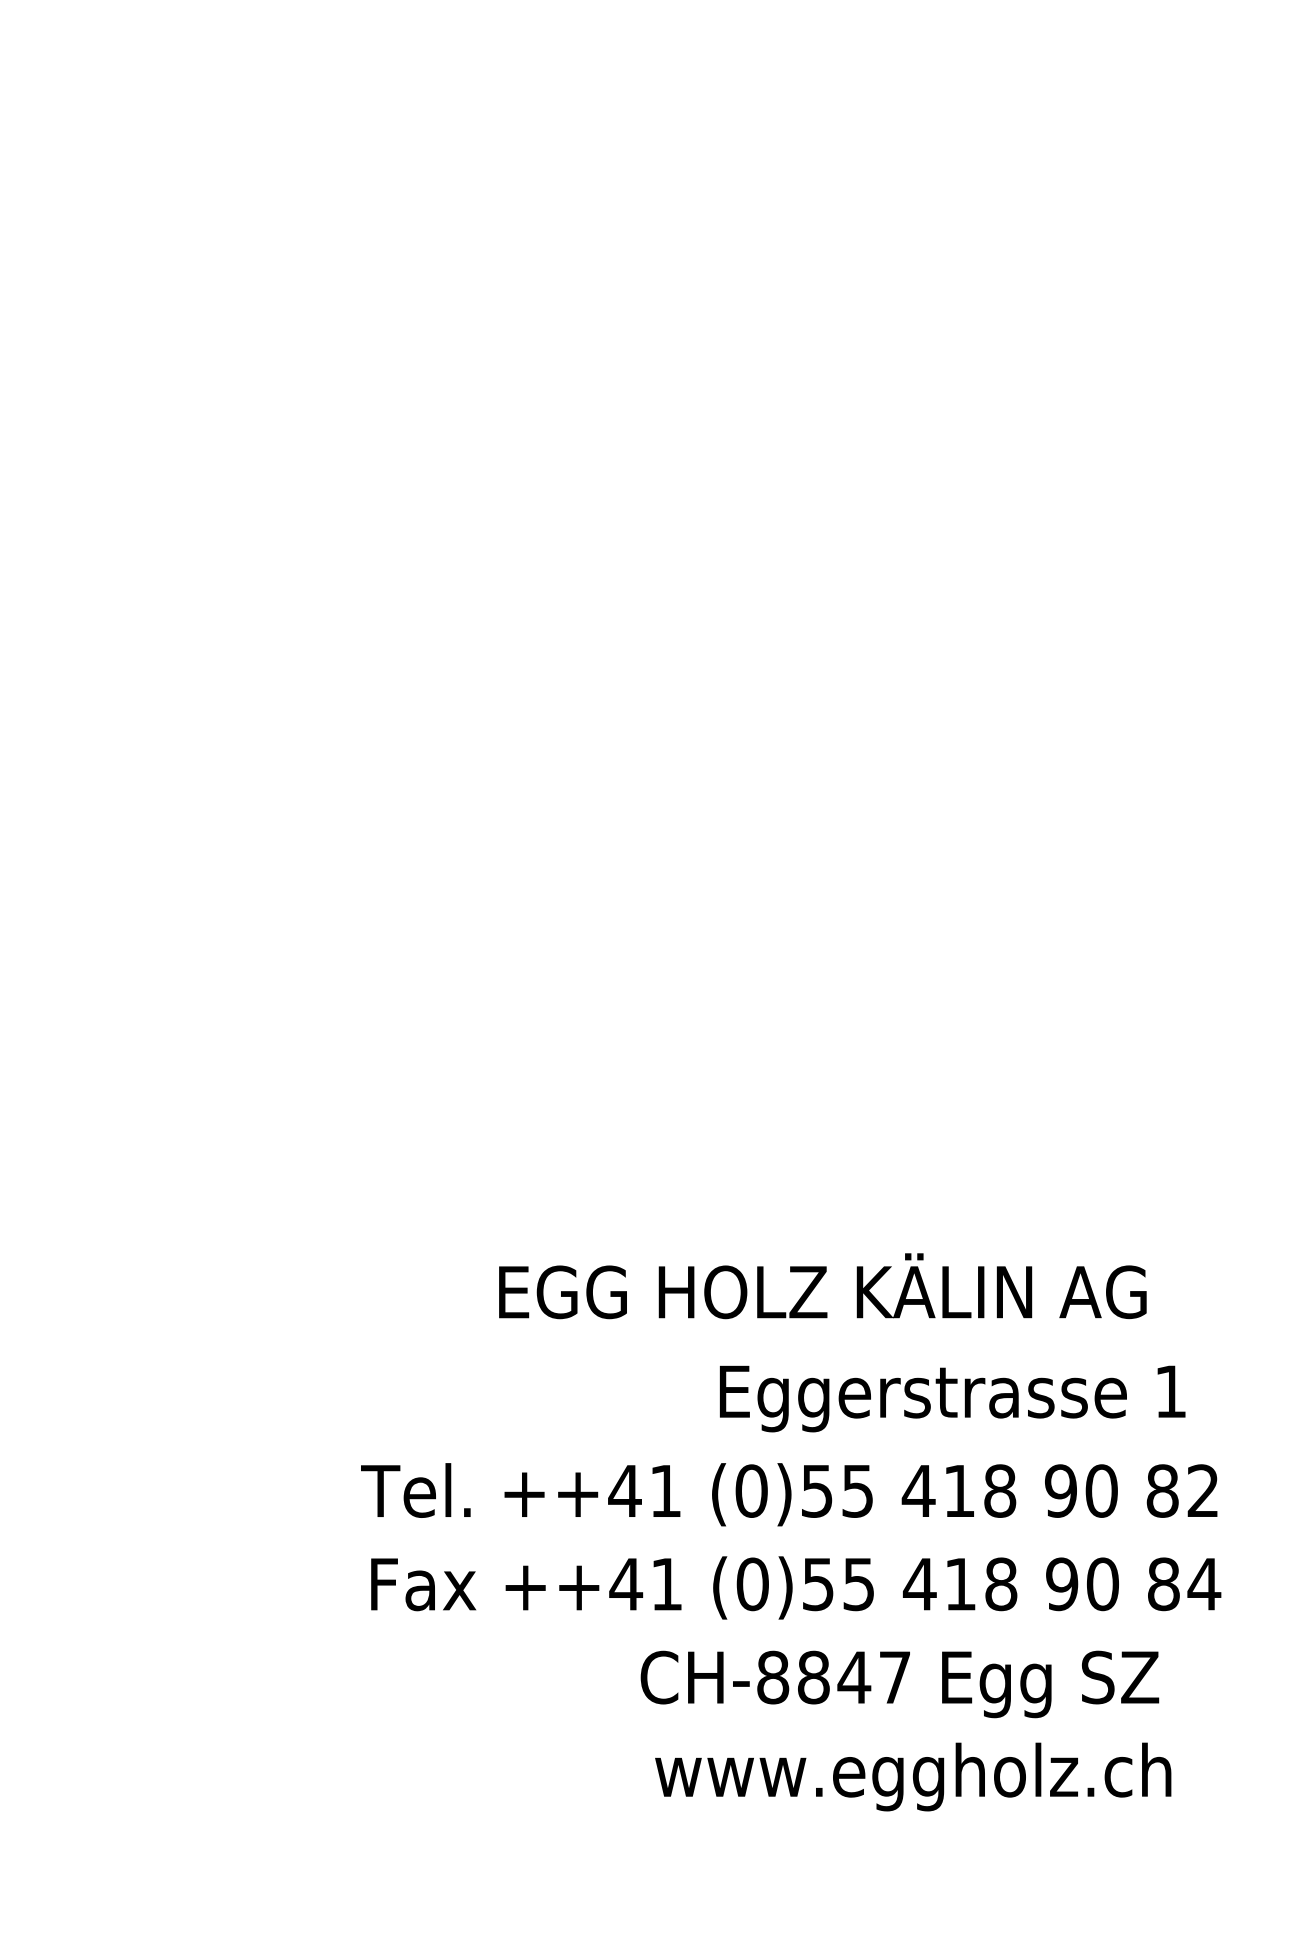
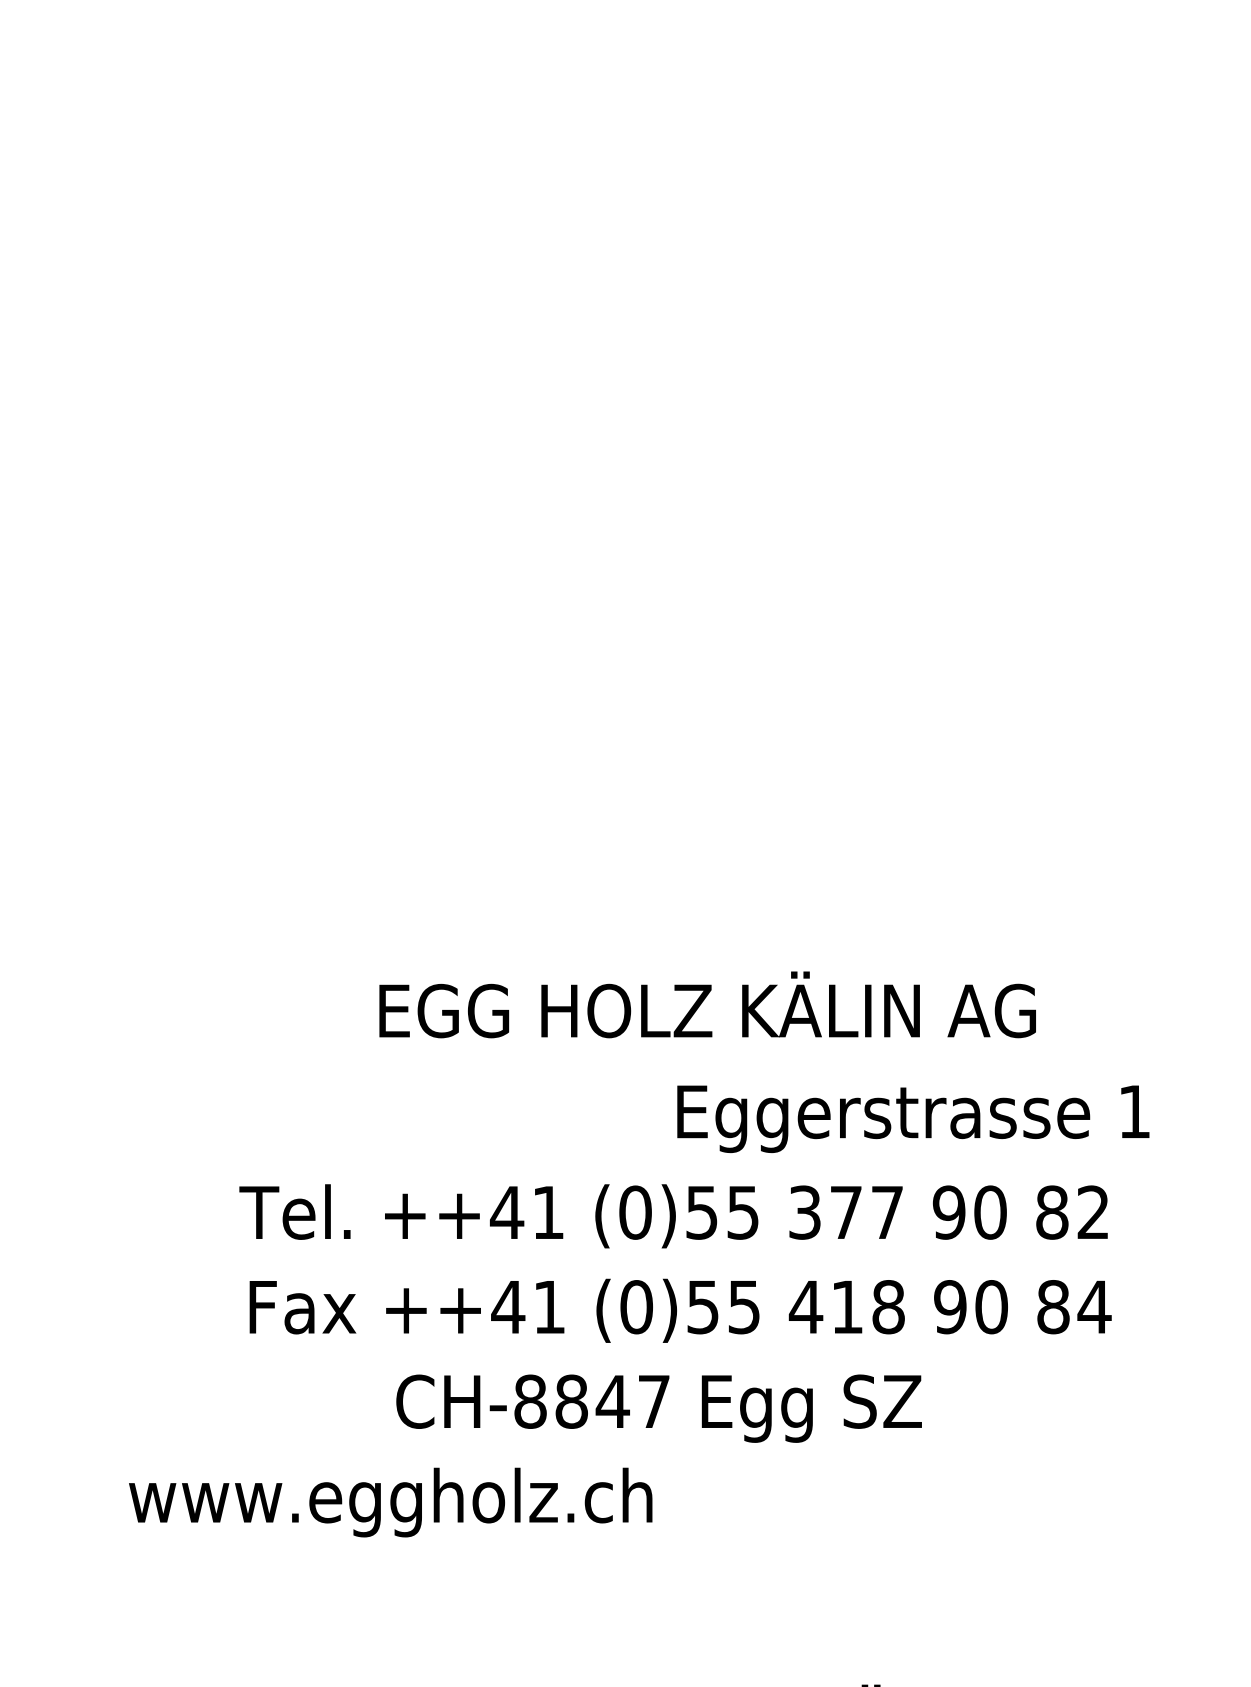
text: (952, 1398) -> (913, 1118), moved
text: (958, 1490) -> (845, 1212), 418 -> 377
text: (899, 1684) -> (658, 1408), moved
text: (913, 1776) -> (390, 1502), moved

